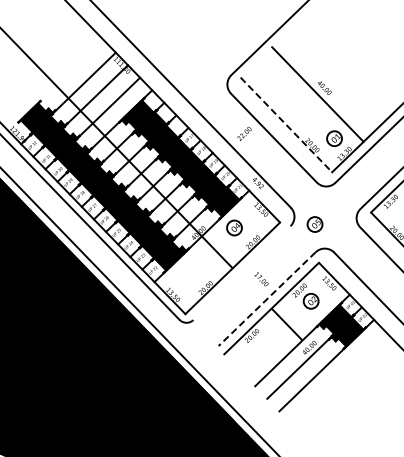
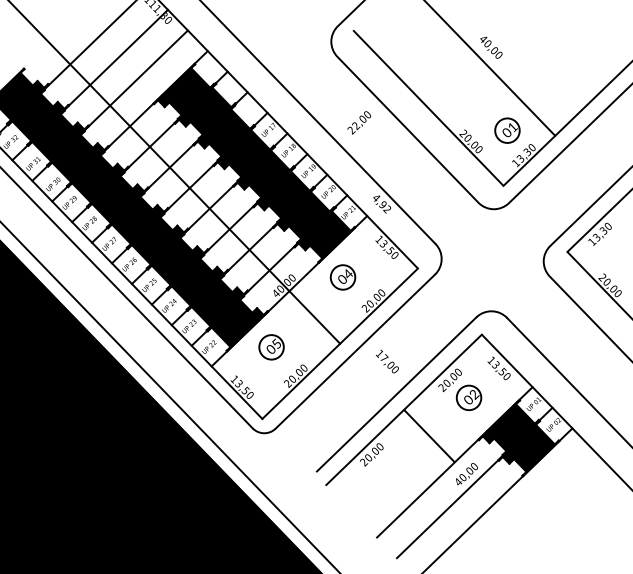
line: (286, 124) -> (428, 107), dashed -> solid
part: (314, 224) -> (270, 347), moved
line: (241, 273) -> (354, 352), added
line: (266, 299) -> (395, 394), dashed -> solid

